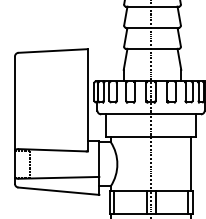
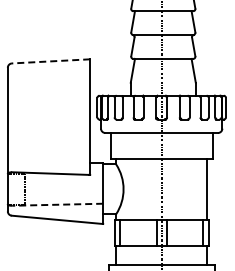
line: (52, 51) -> (50, 61), solid -> dashed
line: (58, 177) -> (57, 204), solid -> dashed

